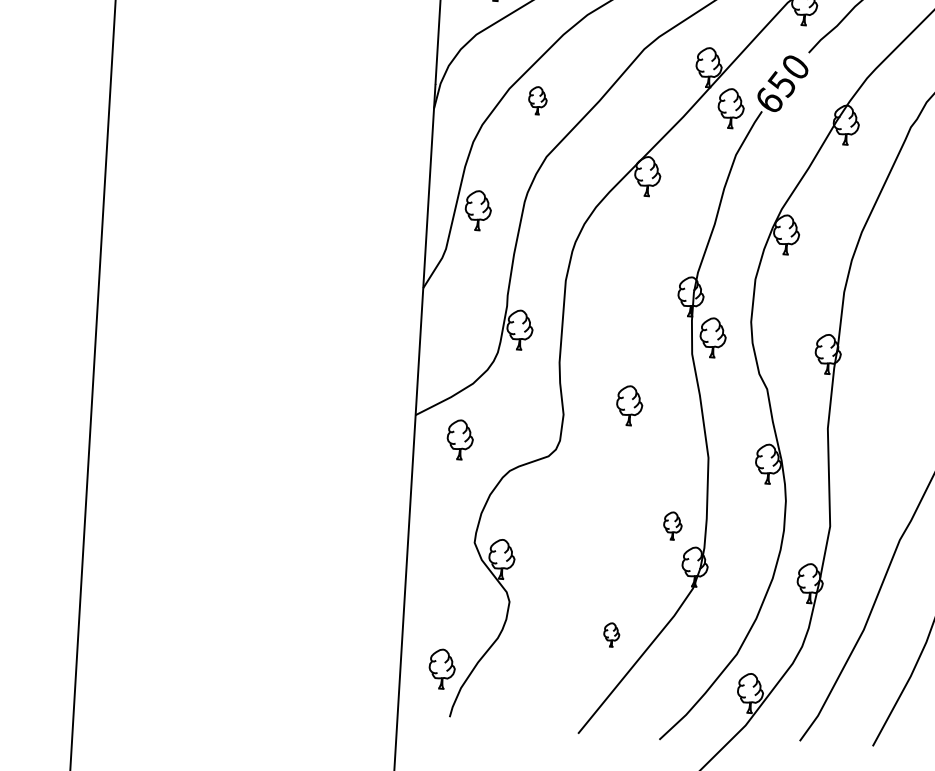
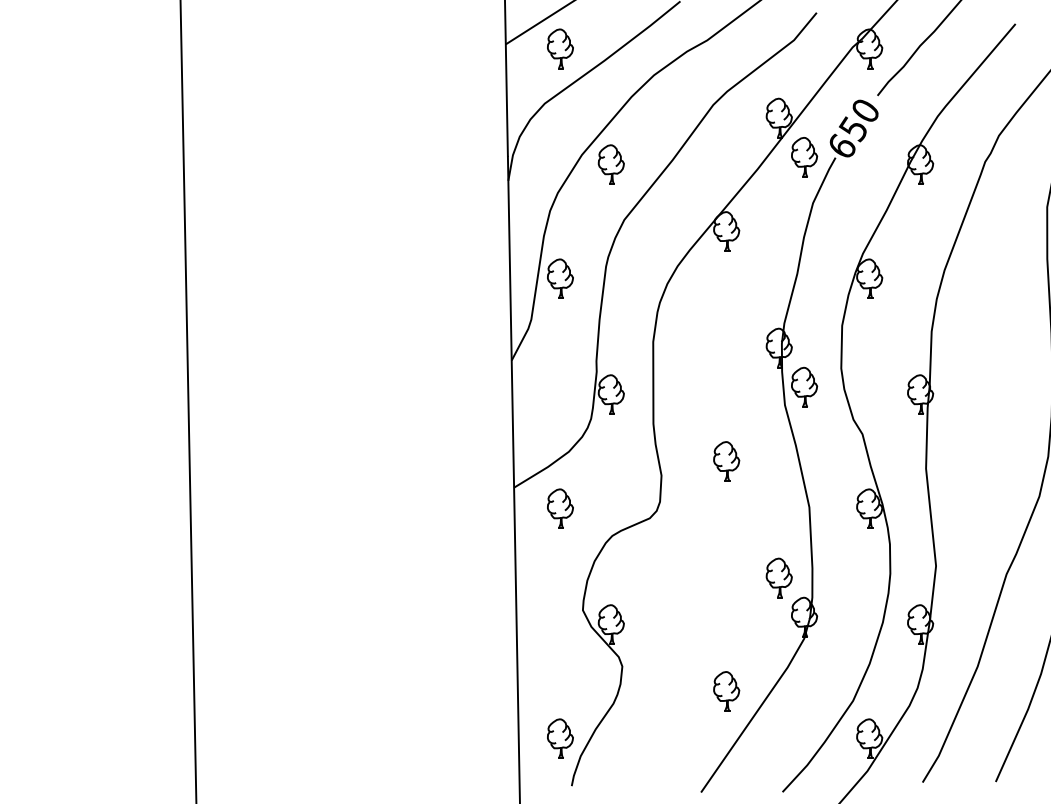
part: (537, 100) -> (610, 164), size x1.43
part: (672, 525) -> (778, 577), size x1.43
part: (611, 634) -> (726, 691), size x1.67

